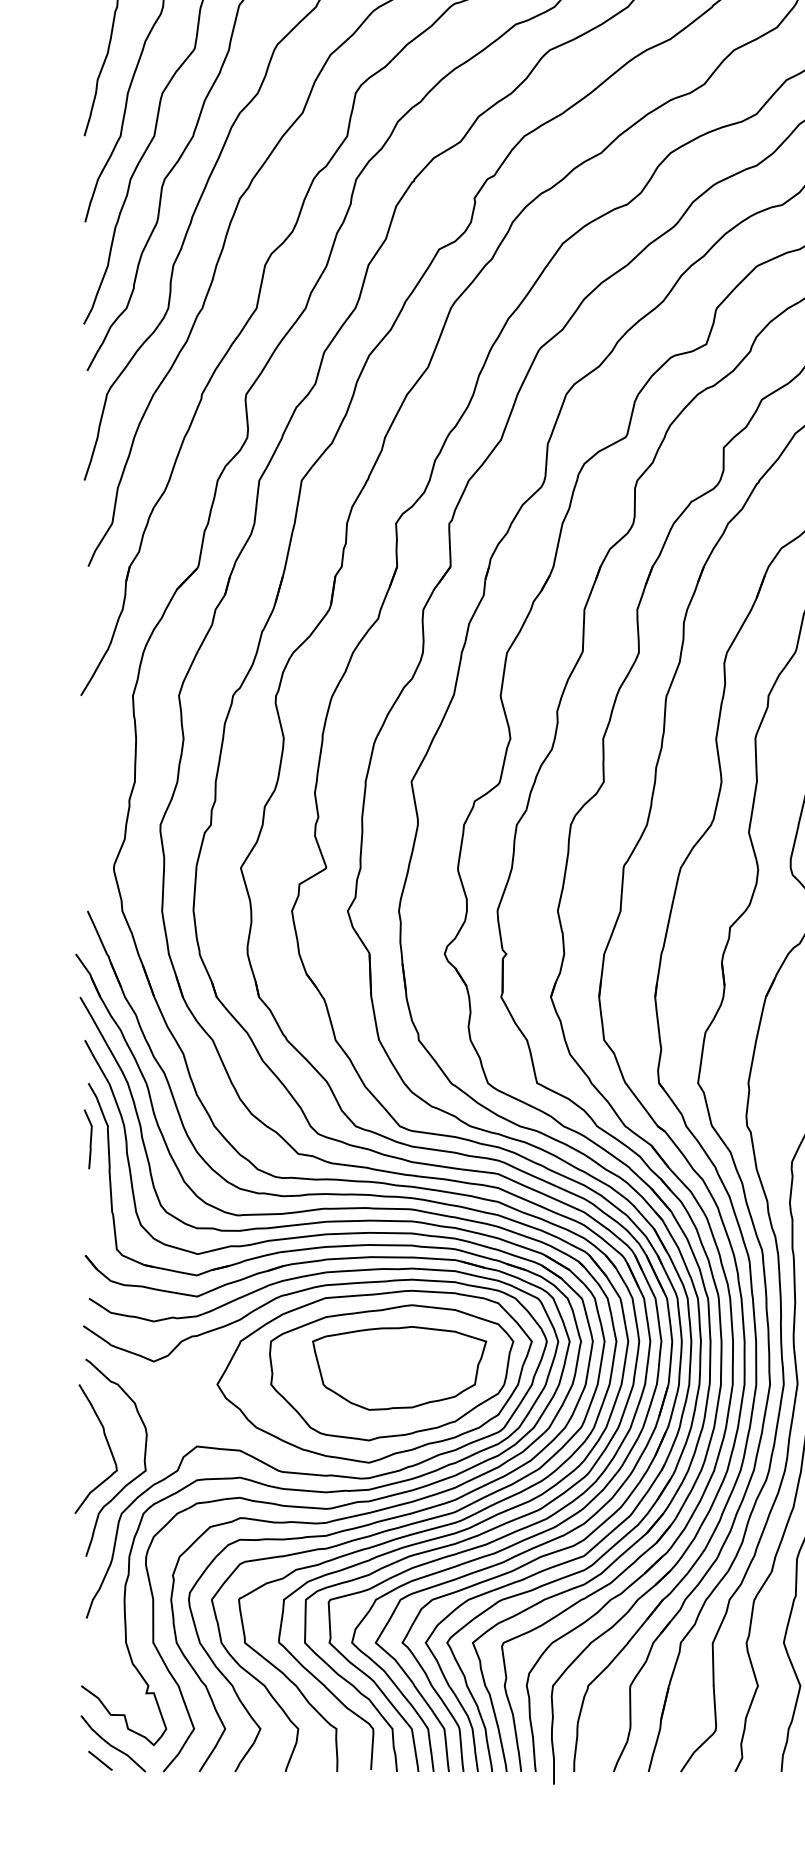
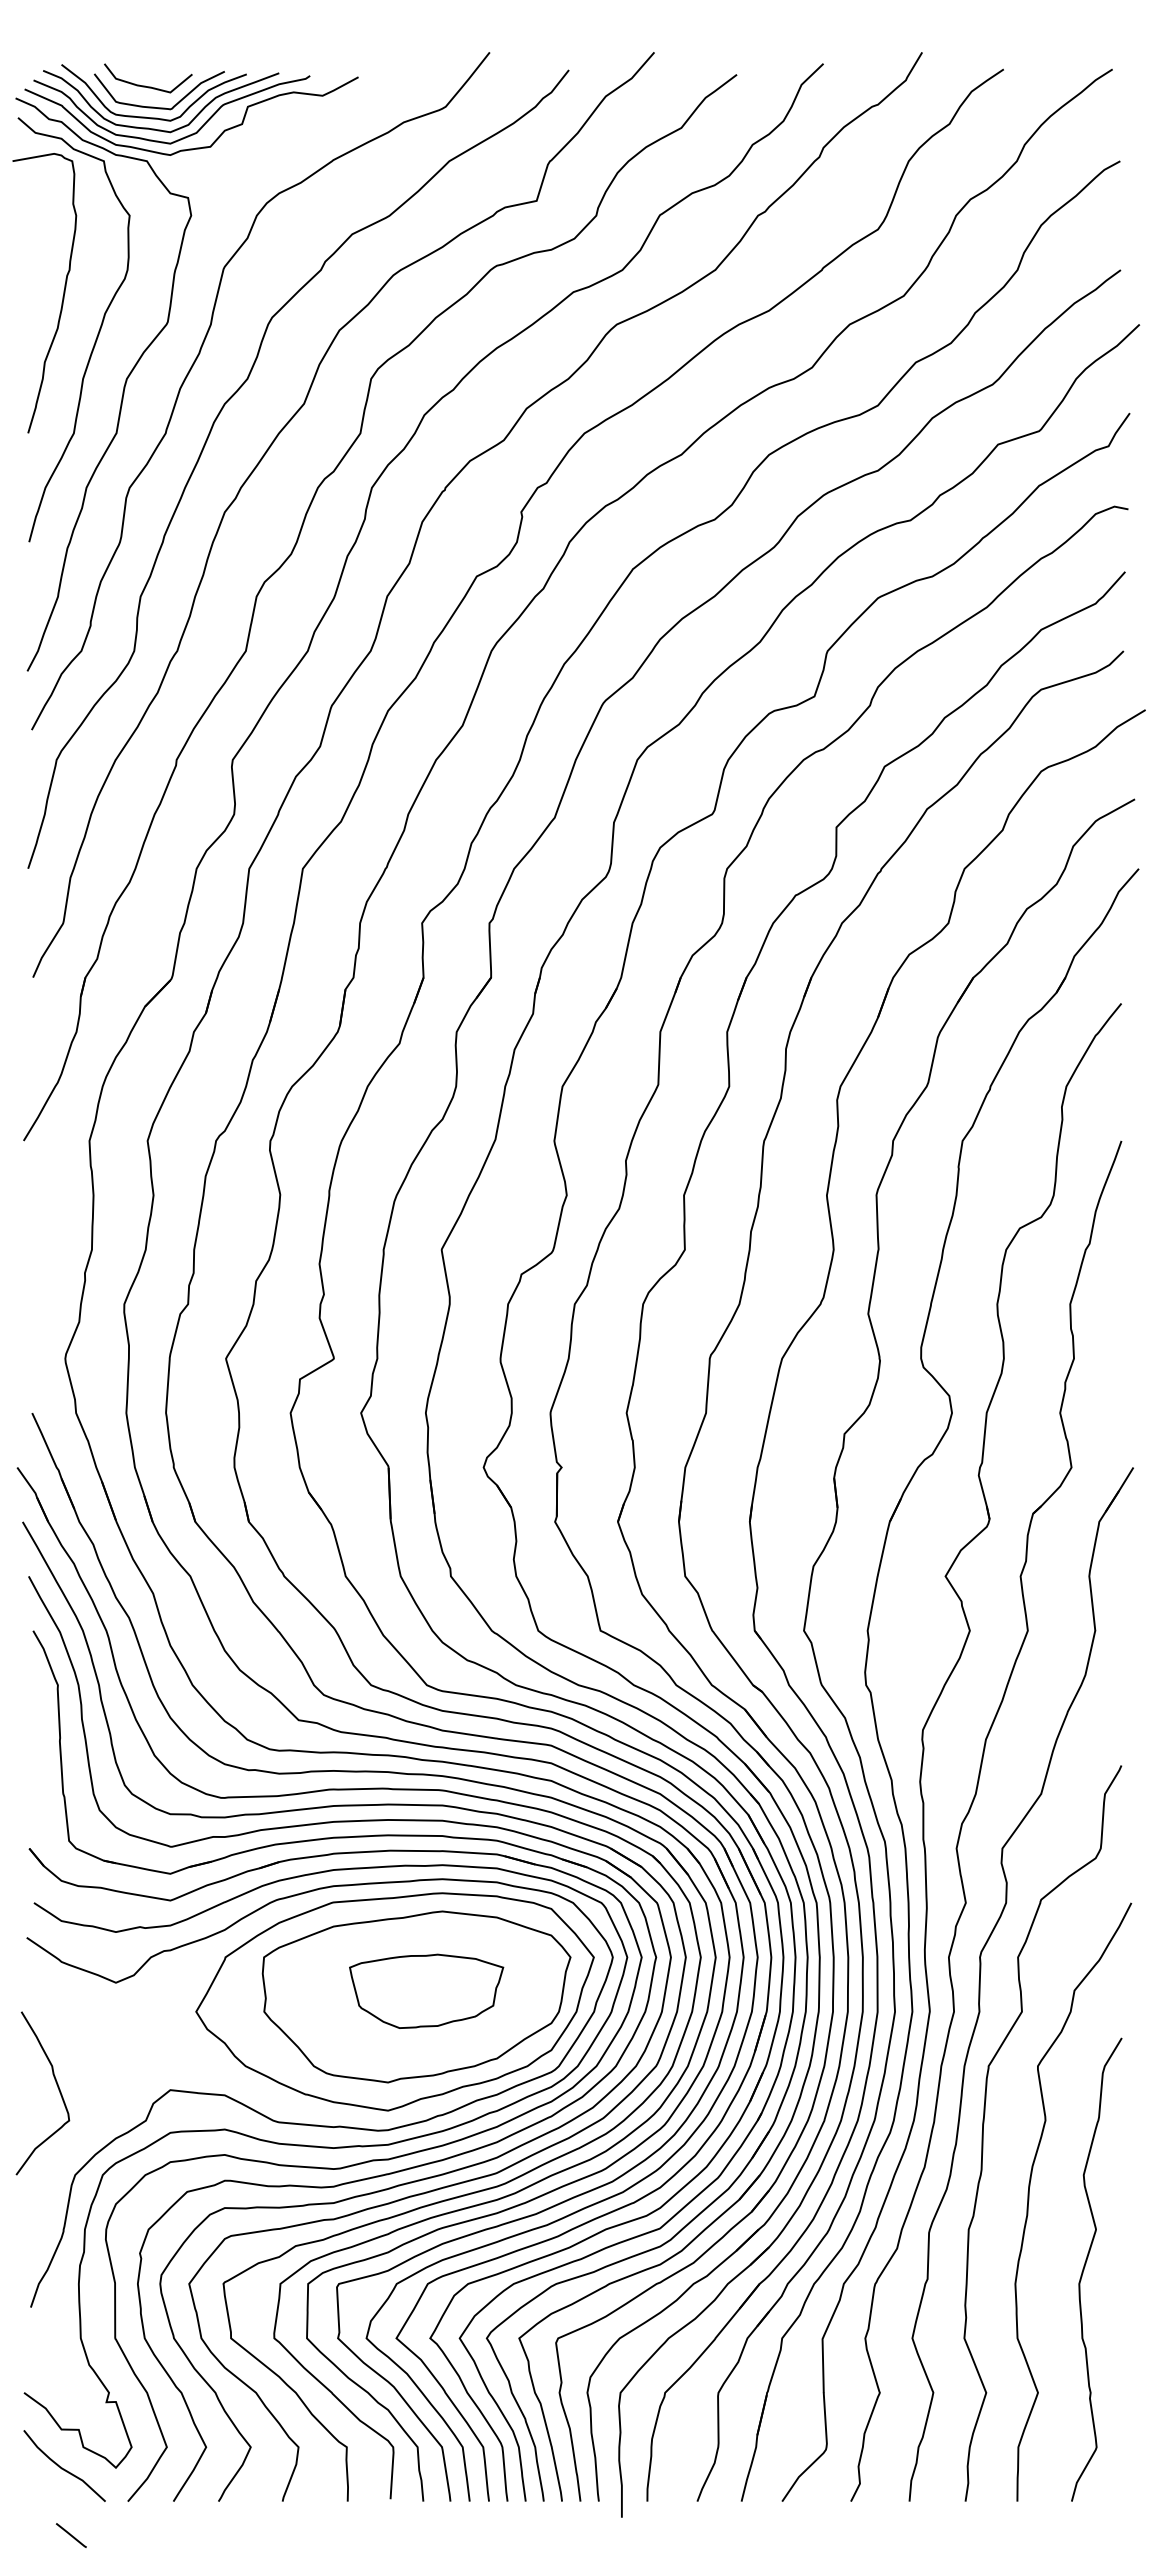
line: (90, 1139) -> (35, 1701), removed
part: (399, 1368) -> (426, 1991), size x0.7
curve: (132, 1479) -> (89, 2131), removed
line: (100, 1760) -> (71, 2535), moved

